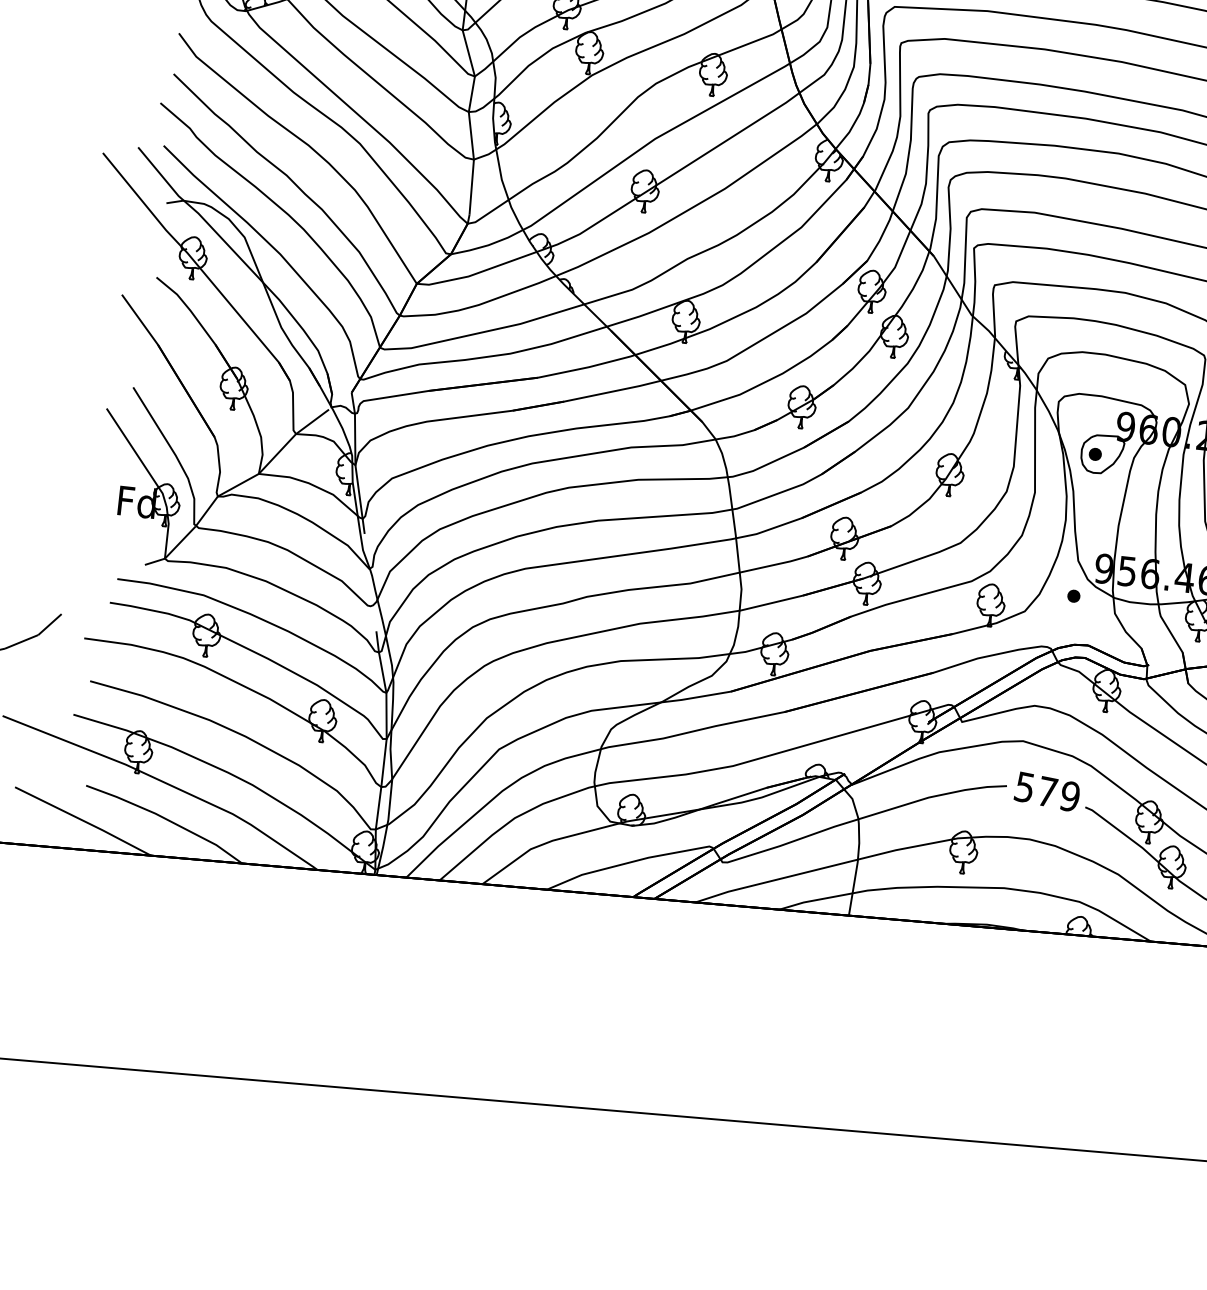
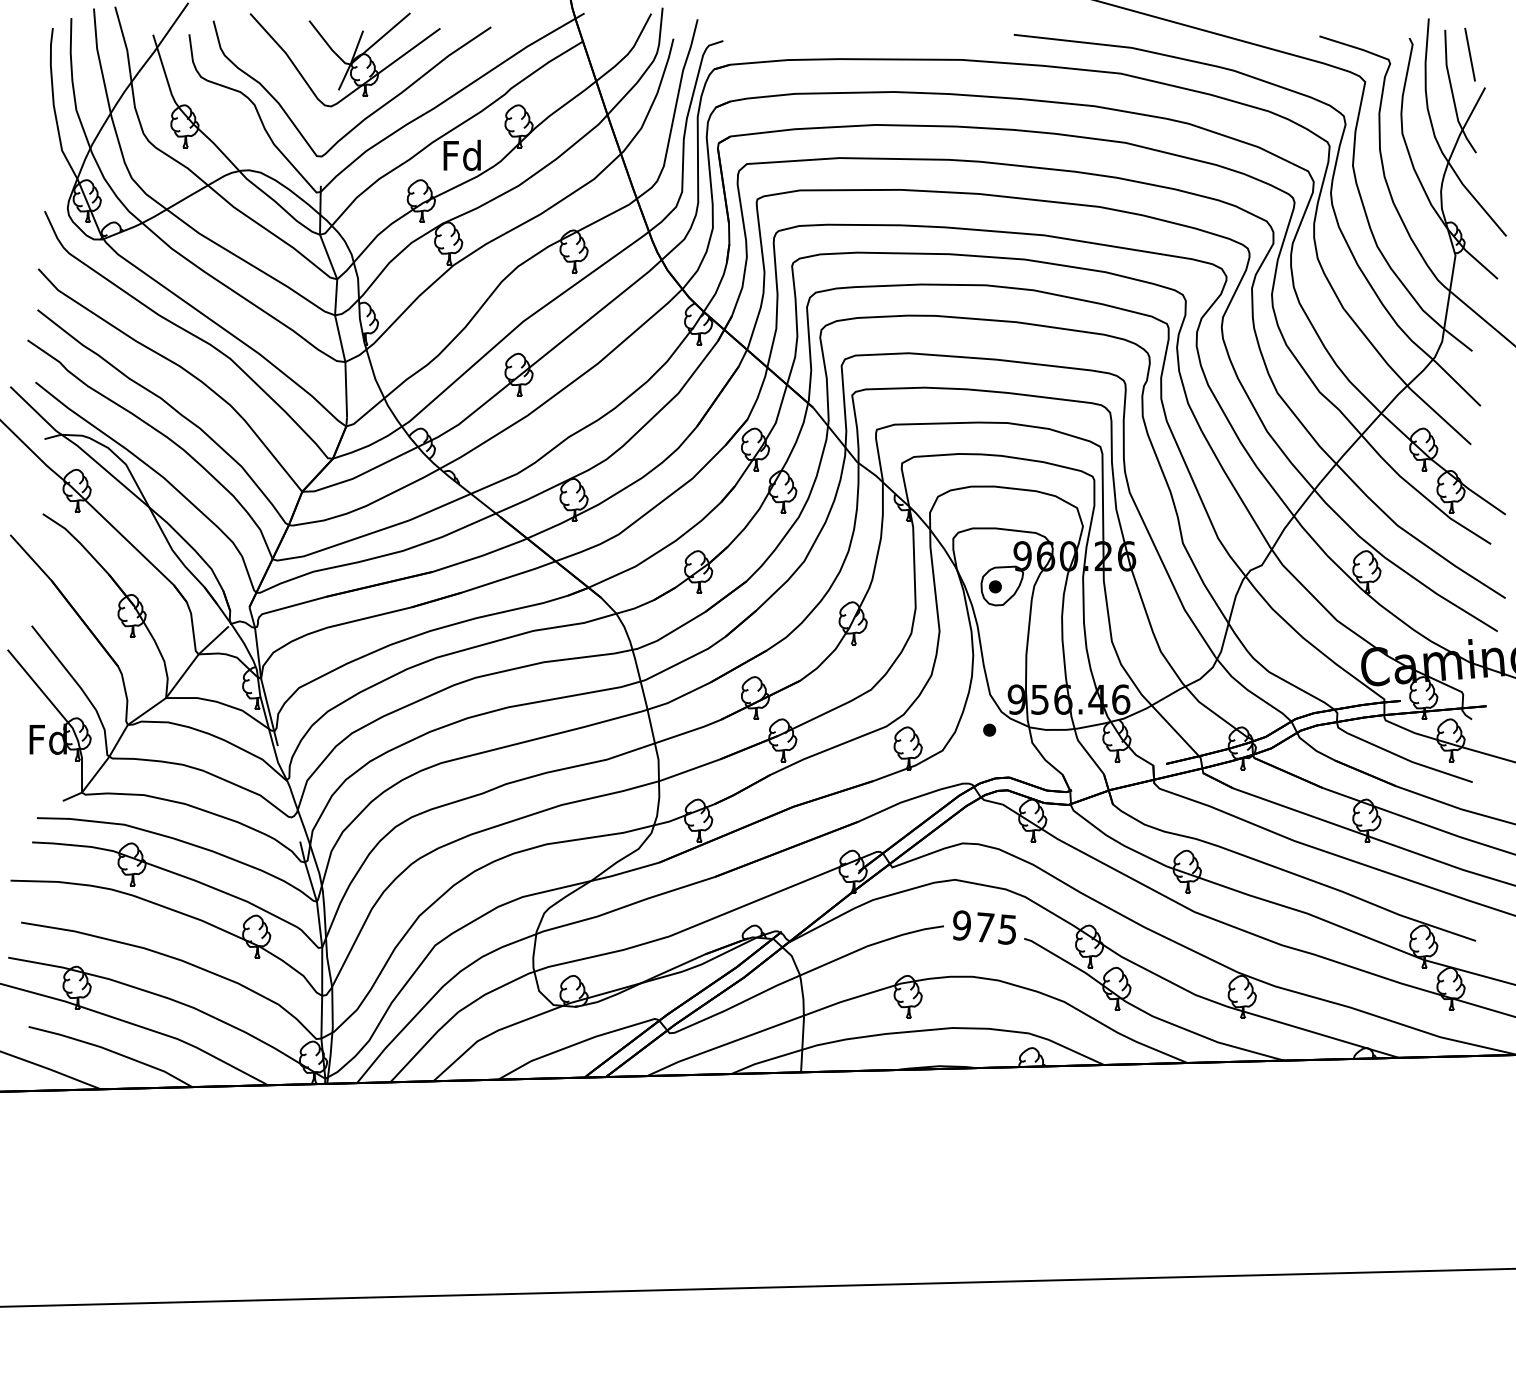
text: (1047, 791) -> (984, 927), 579 -> 975

